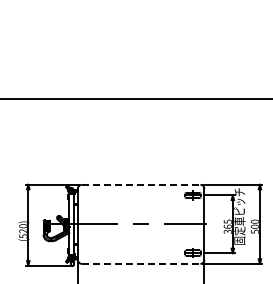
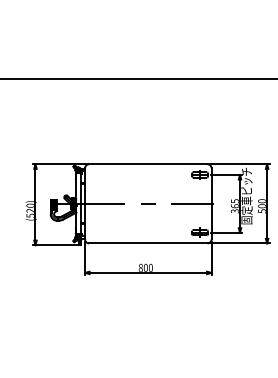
line: (141, 184) -> (148, 164), dashed -> solid
line: (141, 263) -> (148, 243), dashed -> solid

